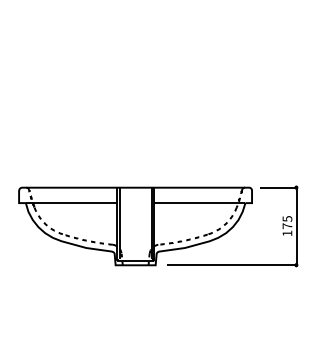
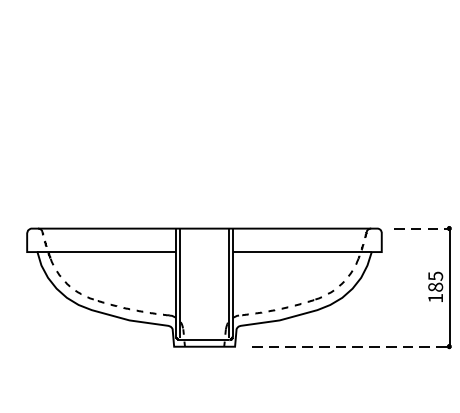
line: (278, 187) -> (422, 228), solid -> dashed
text: (287, 226) -> (435, 287), 175 -> 185
line: (231, 265) -> (350, 347), solid -> dashed

